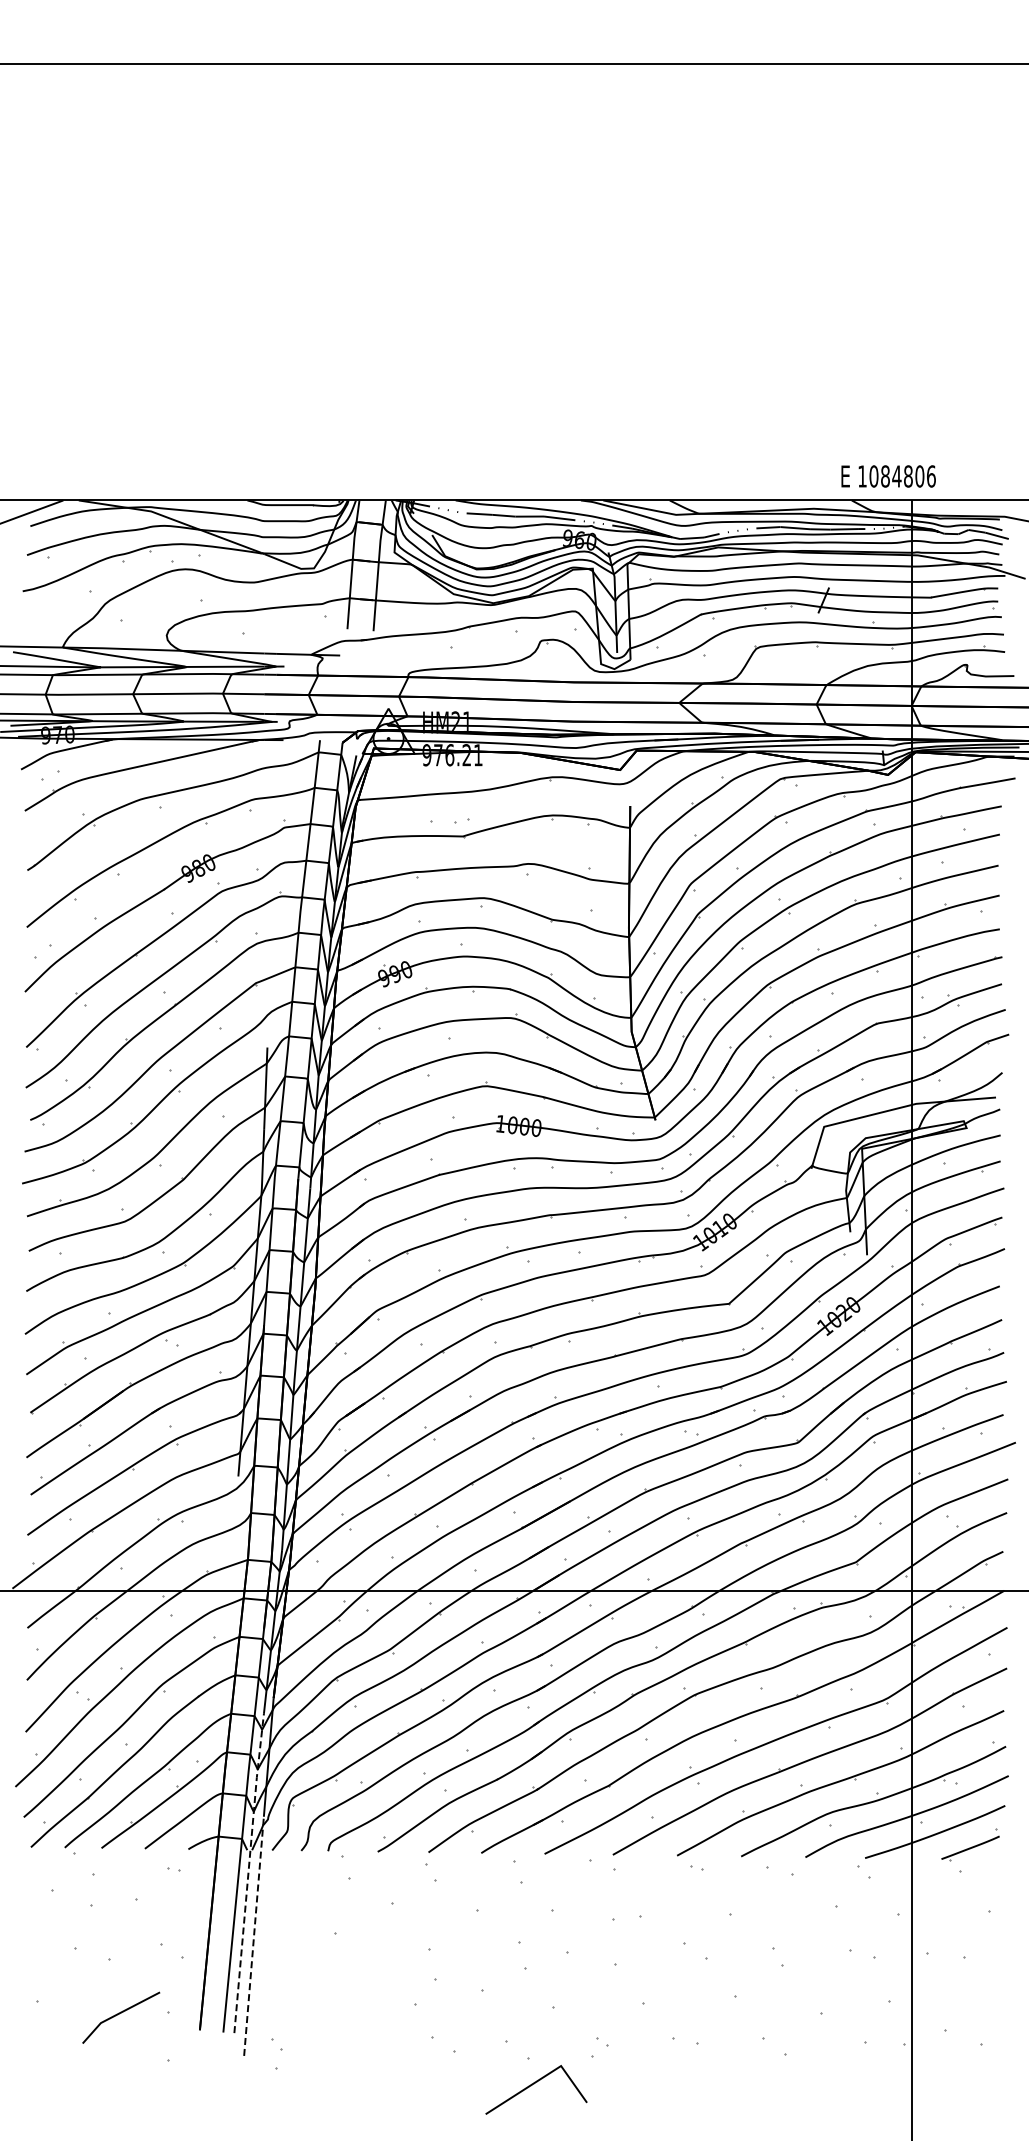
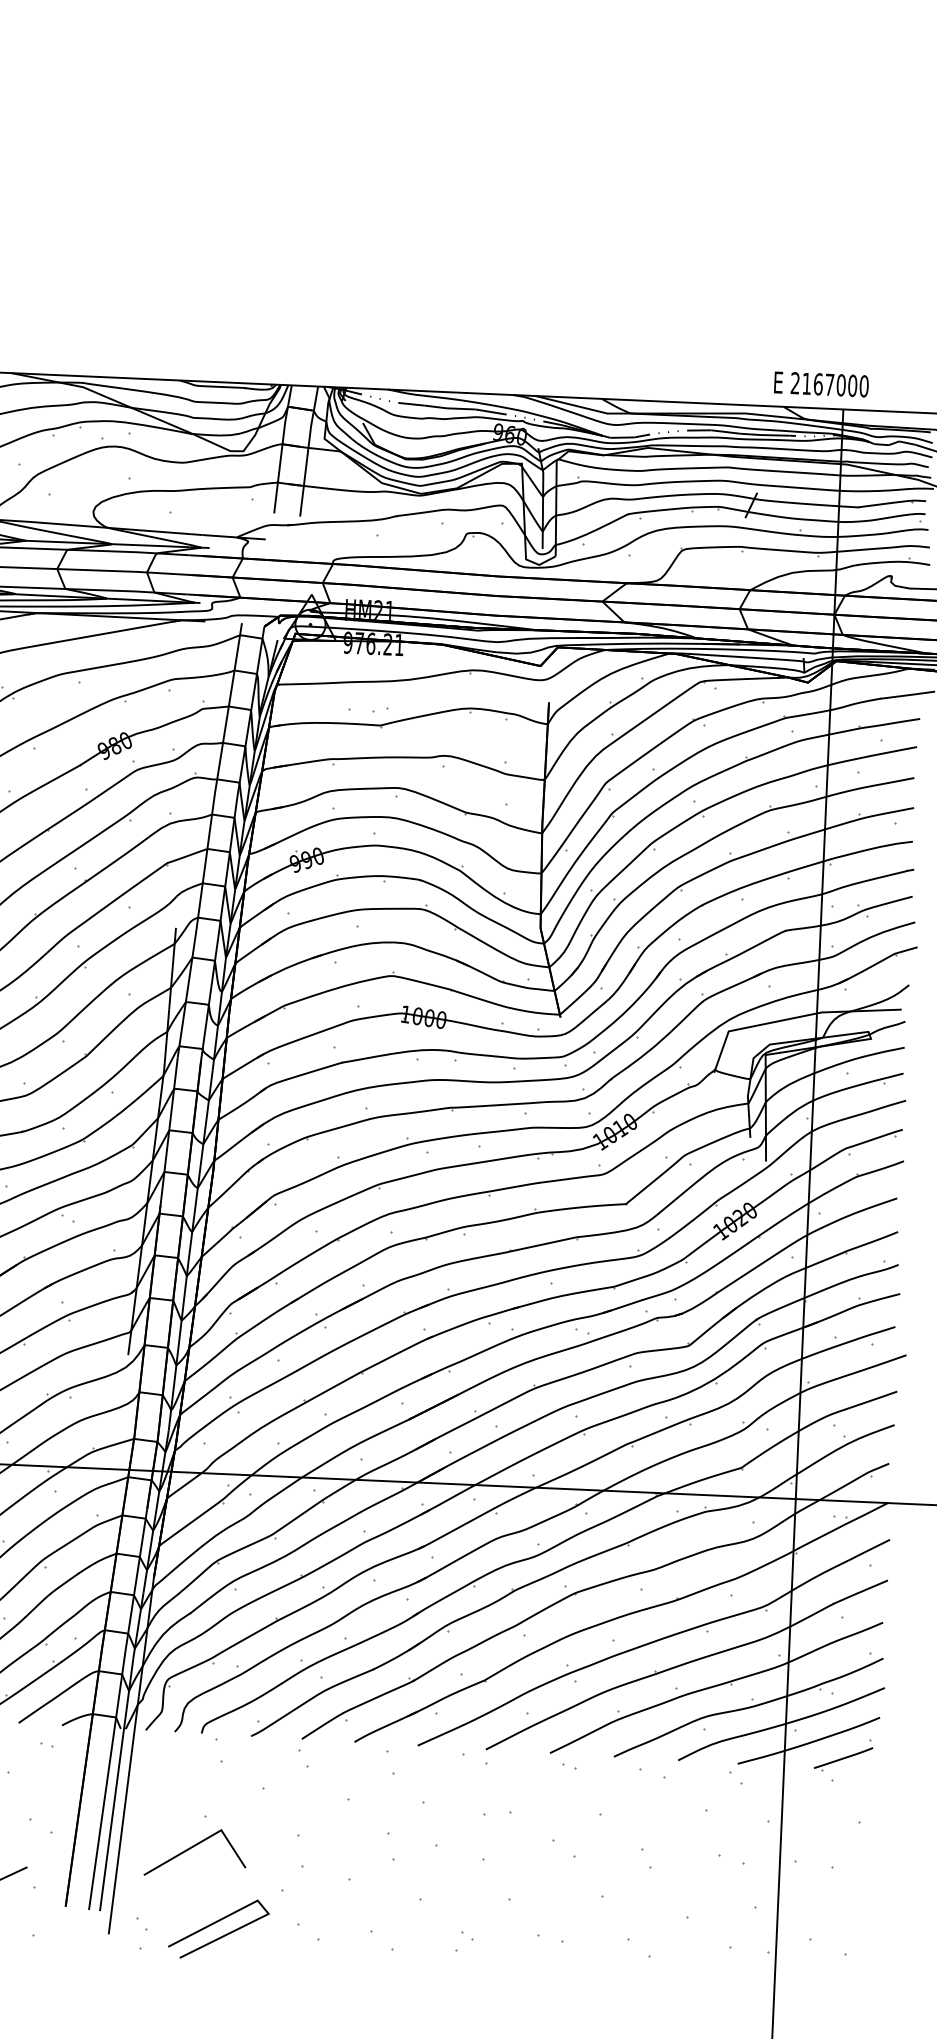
text: (896, 476) -> (829, 384), 1084806 -> 2167000
line: (248, 1872) -> (121, 1751), dashed -> solid
line: (254, 1936) -> (124, 1815), dashed -> solid
line: (350, 2040) -> (215, 1923), added
line: (534, 2084) -> (193, 1847), moved

